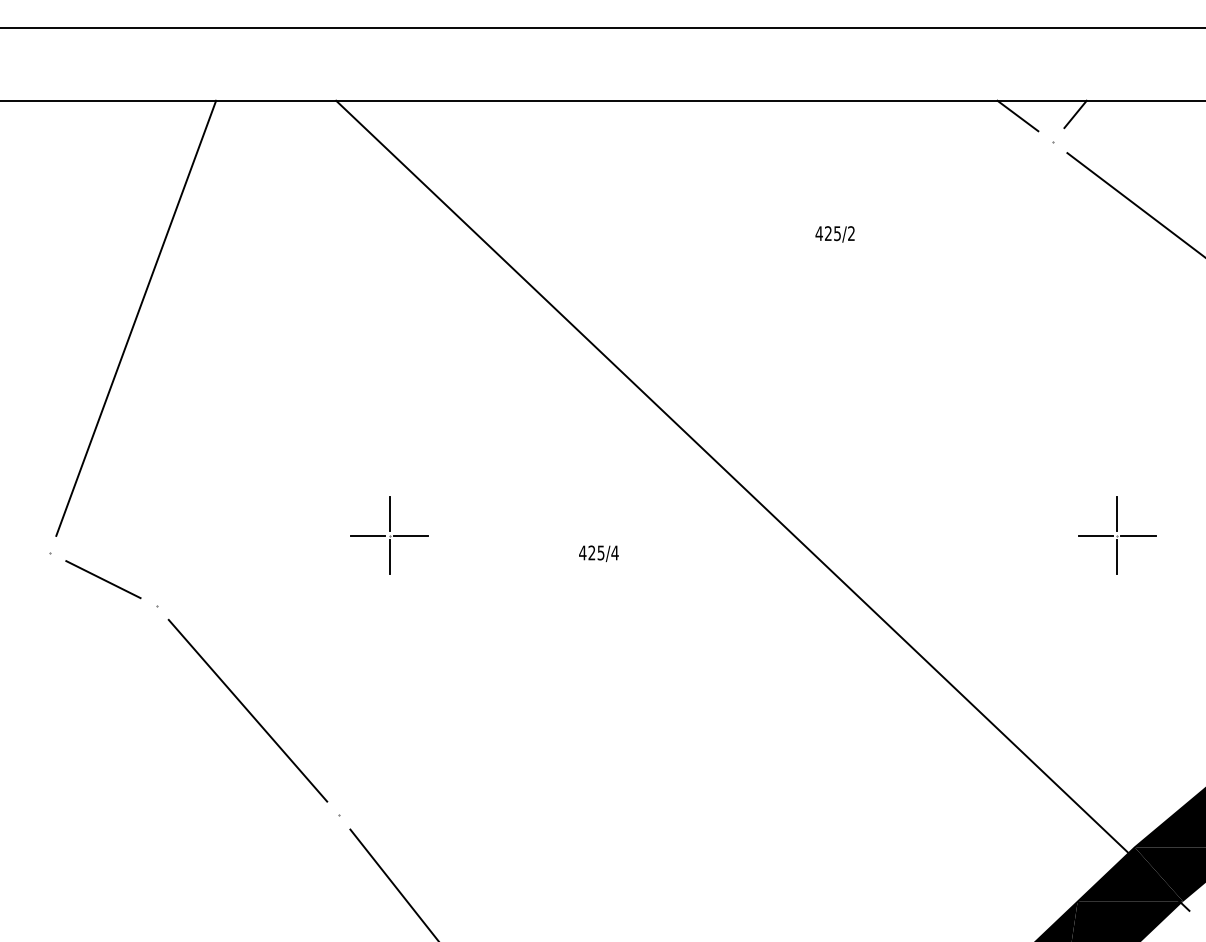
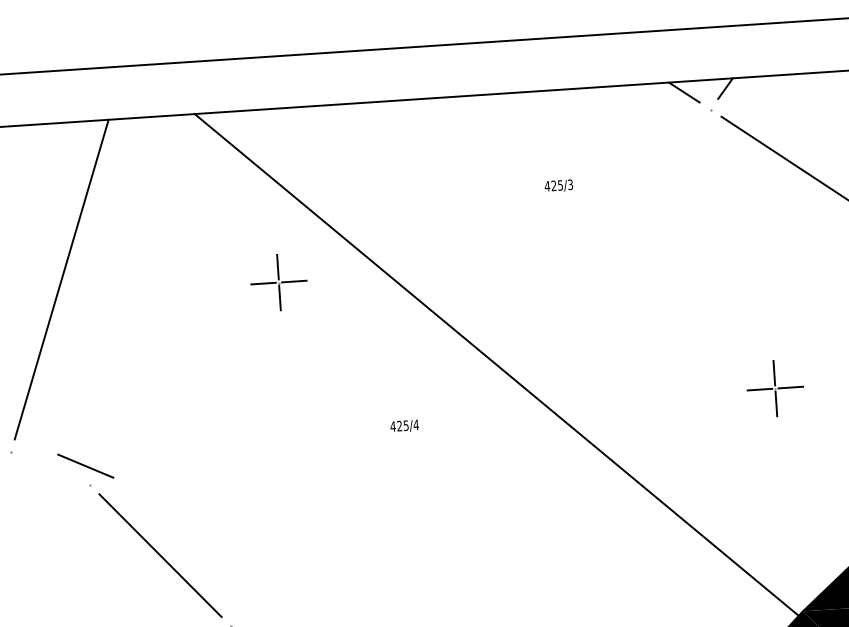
text: (851, 234) -> (570, 185), 425/2 -> 425/3
part: (389, 535) -> (278, 282), moved
line: (103, 579) -> (85, 466), moved

